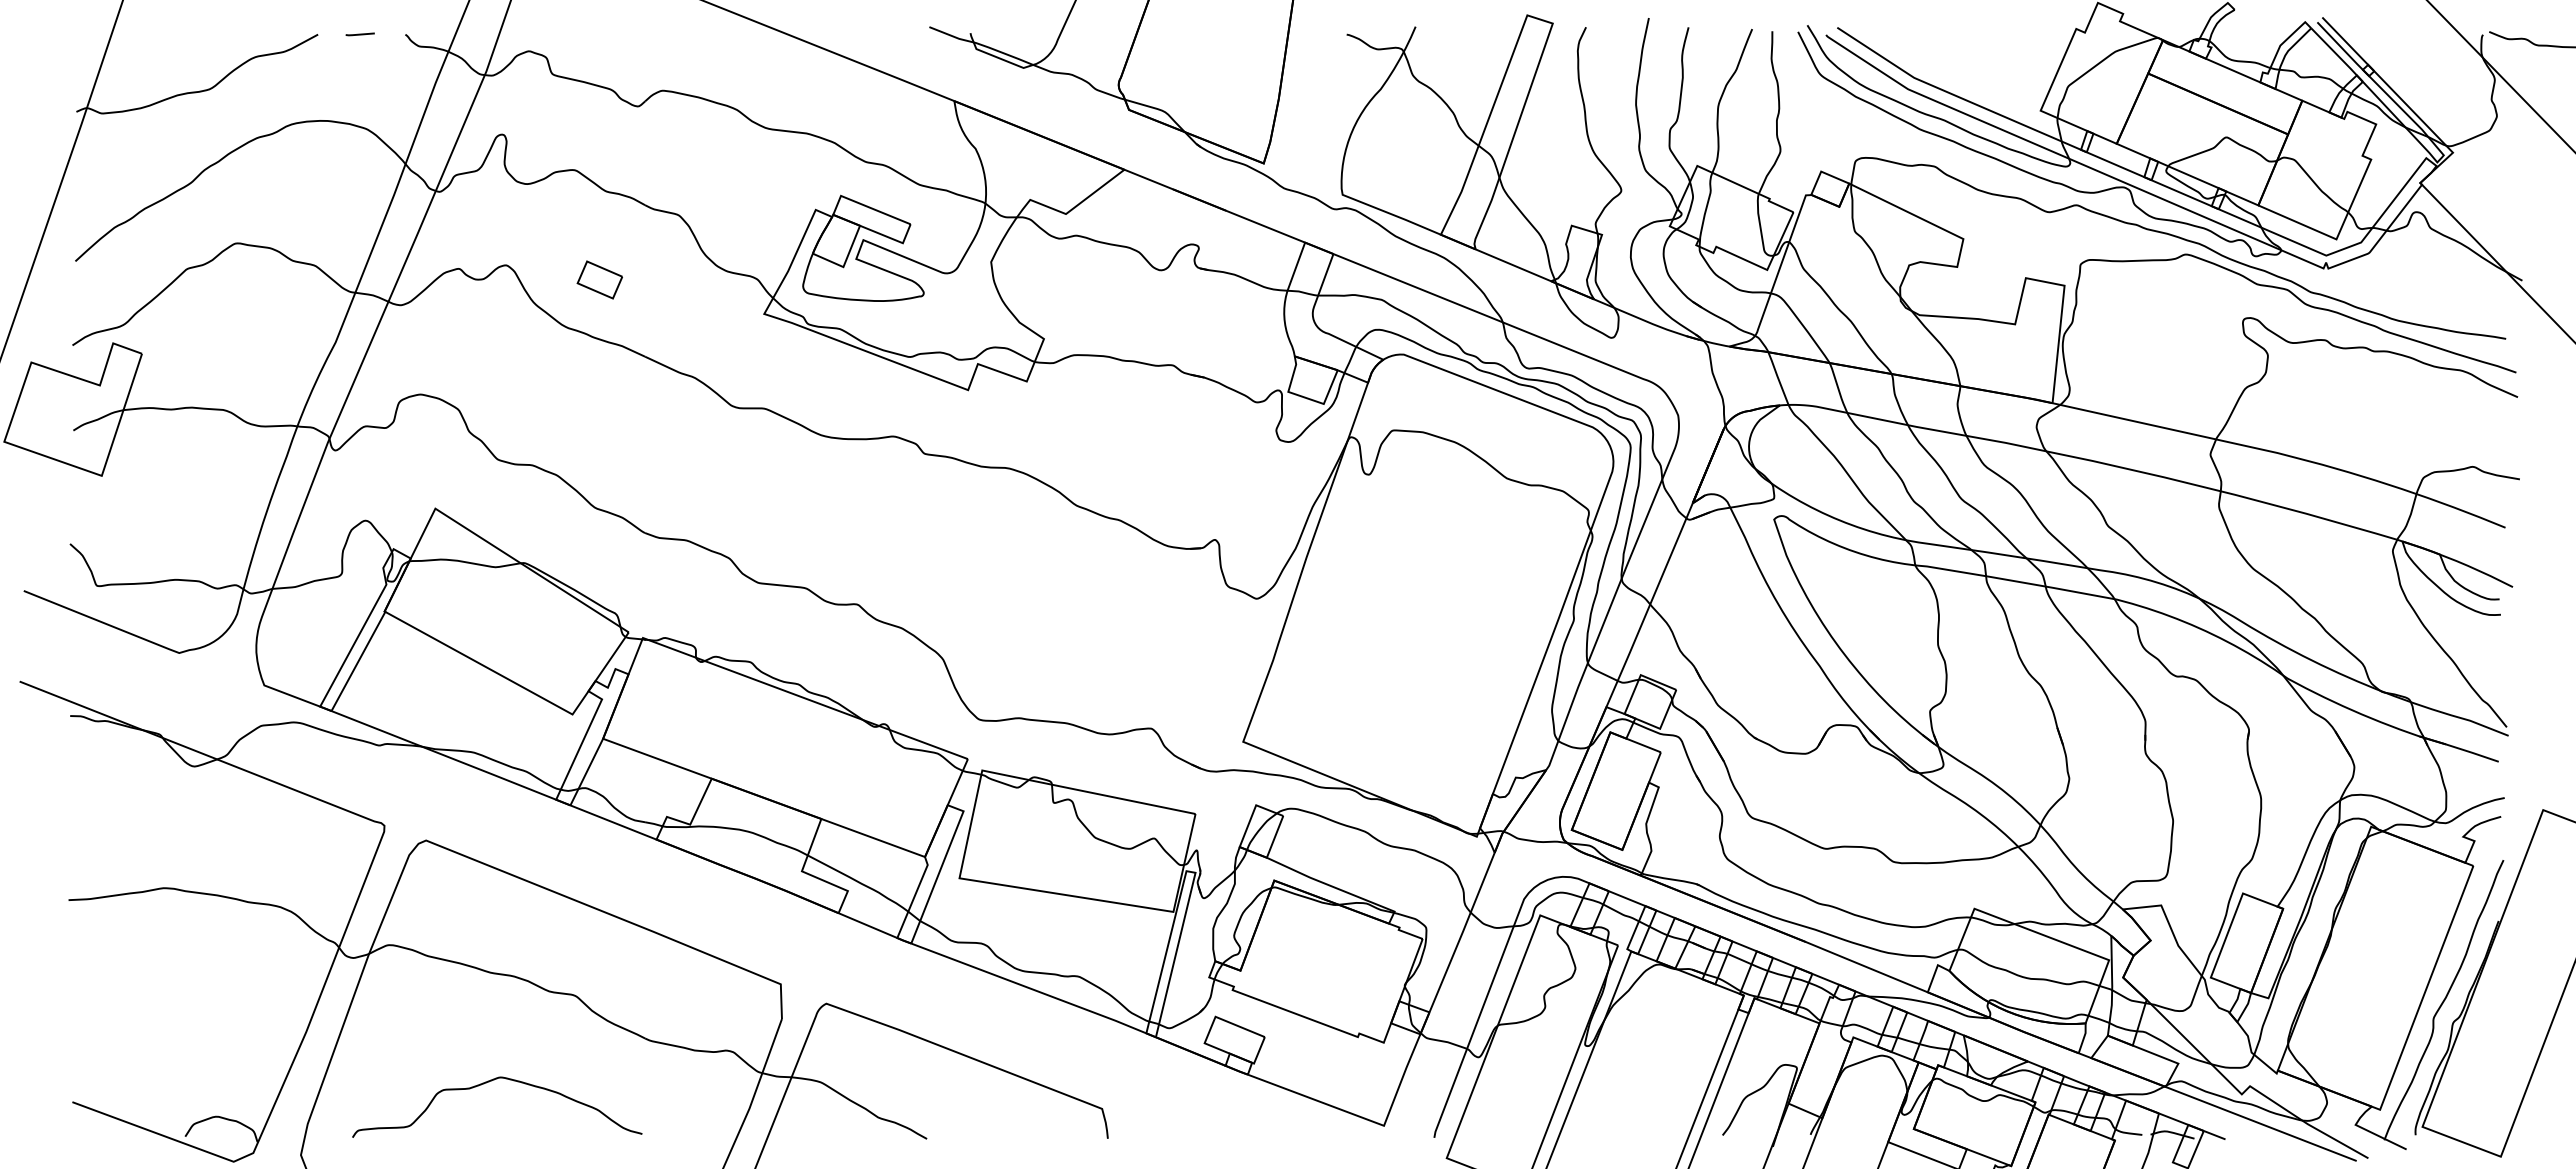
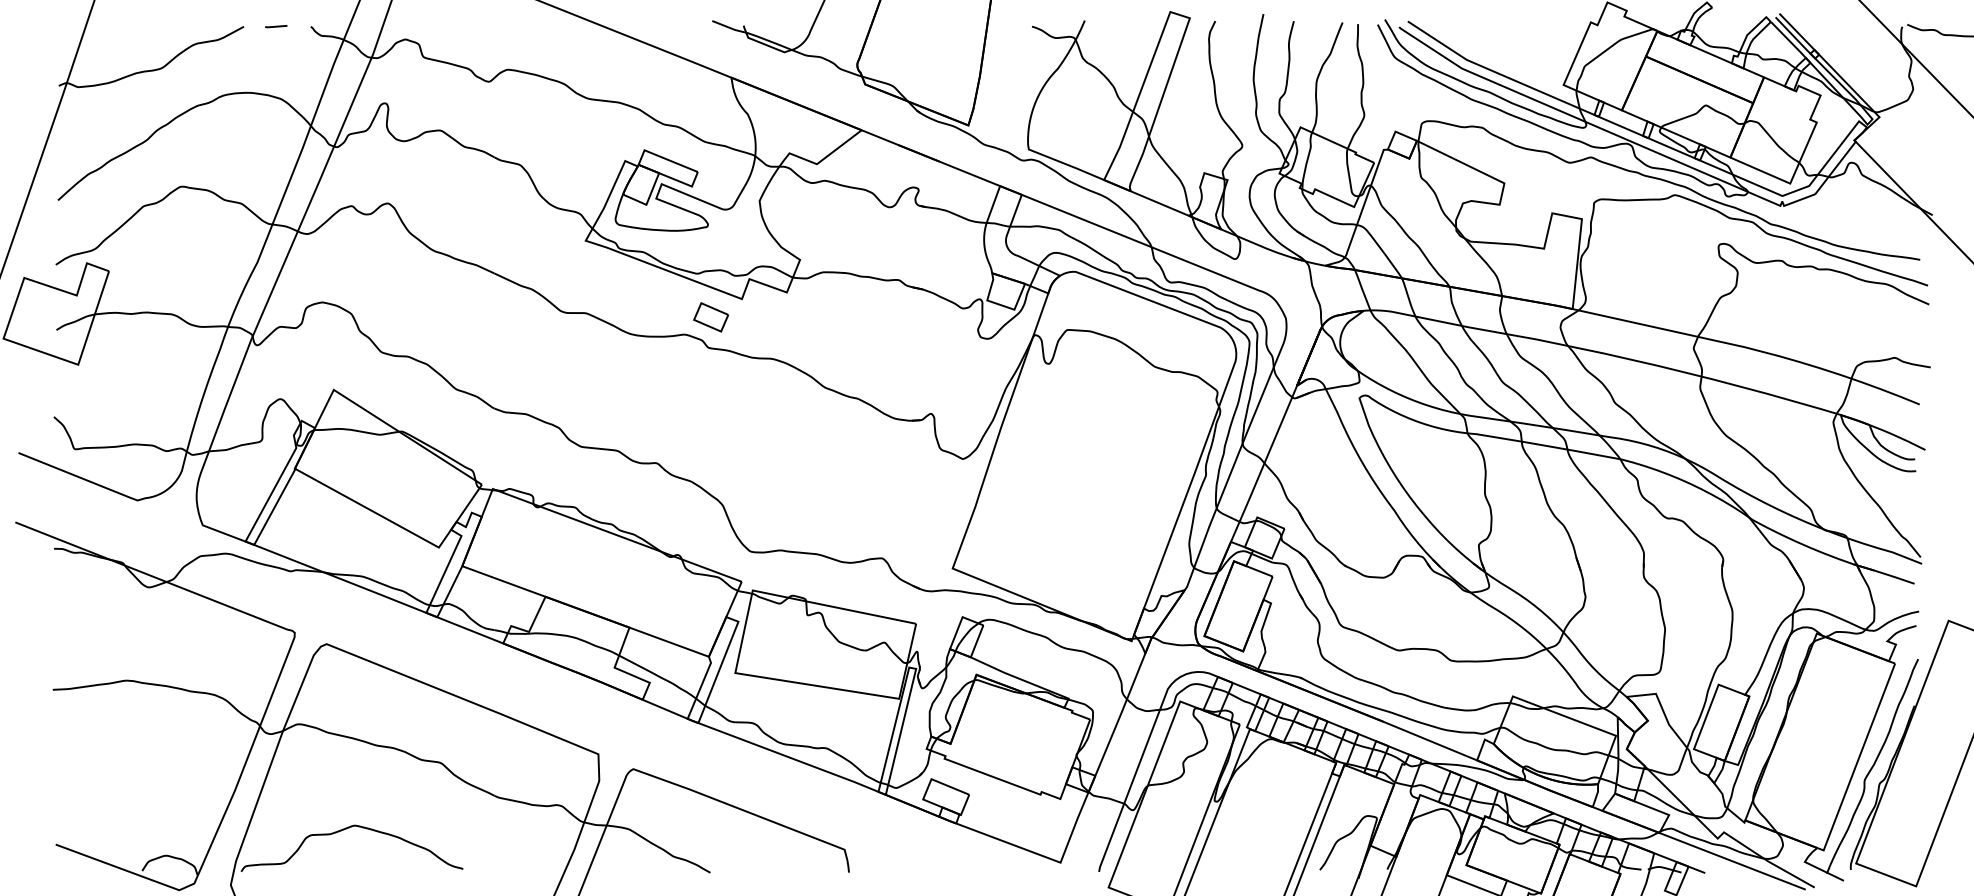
part: (599, 279) -> (710, 316), moved
curve: (489, 1082) -> (346, 829), moved

